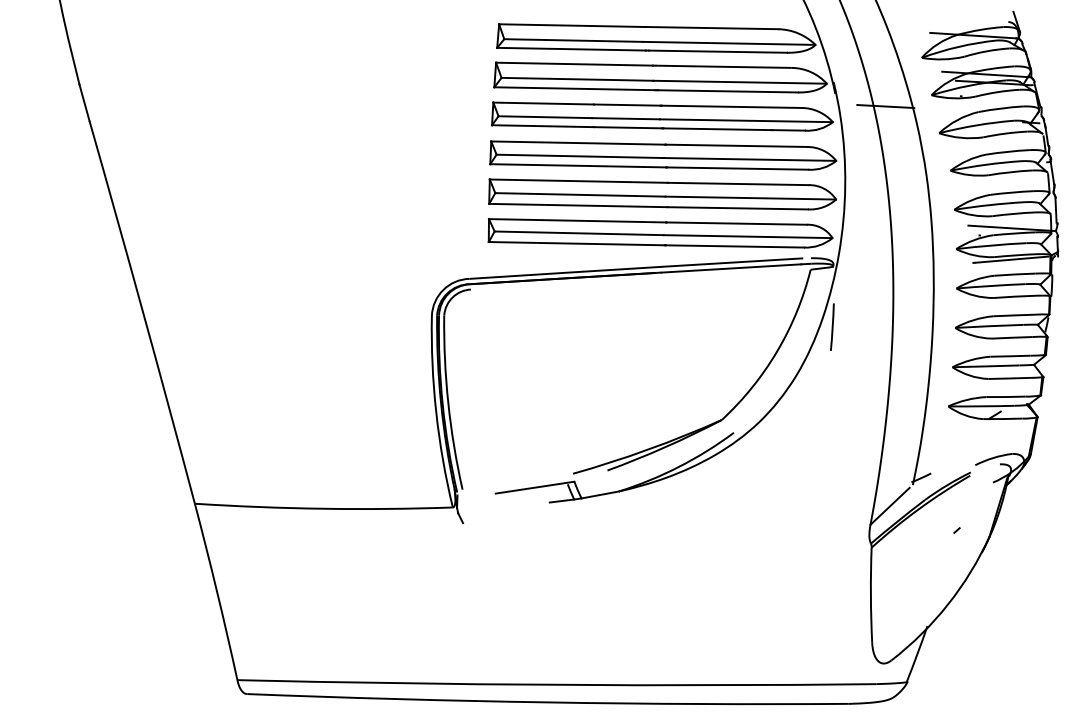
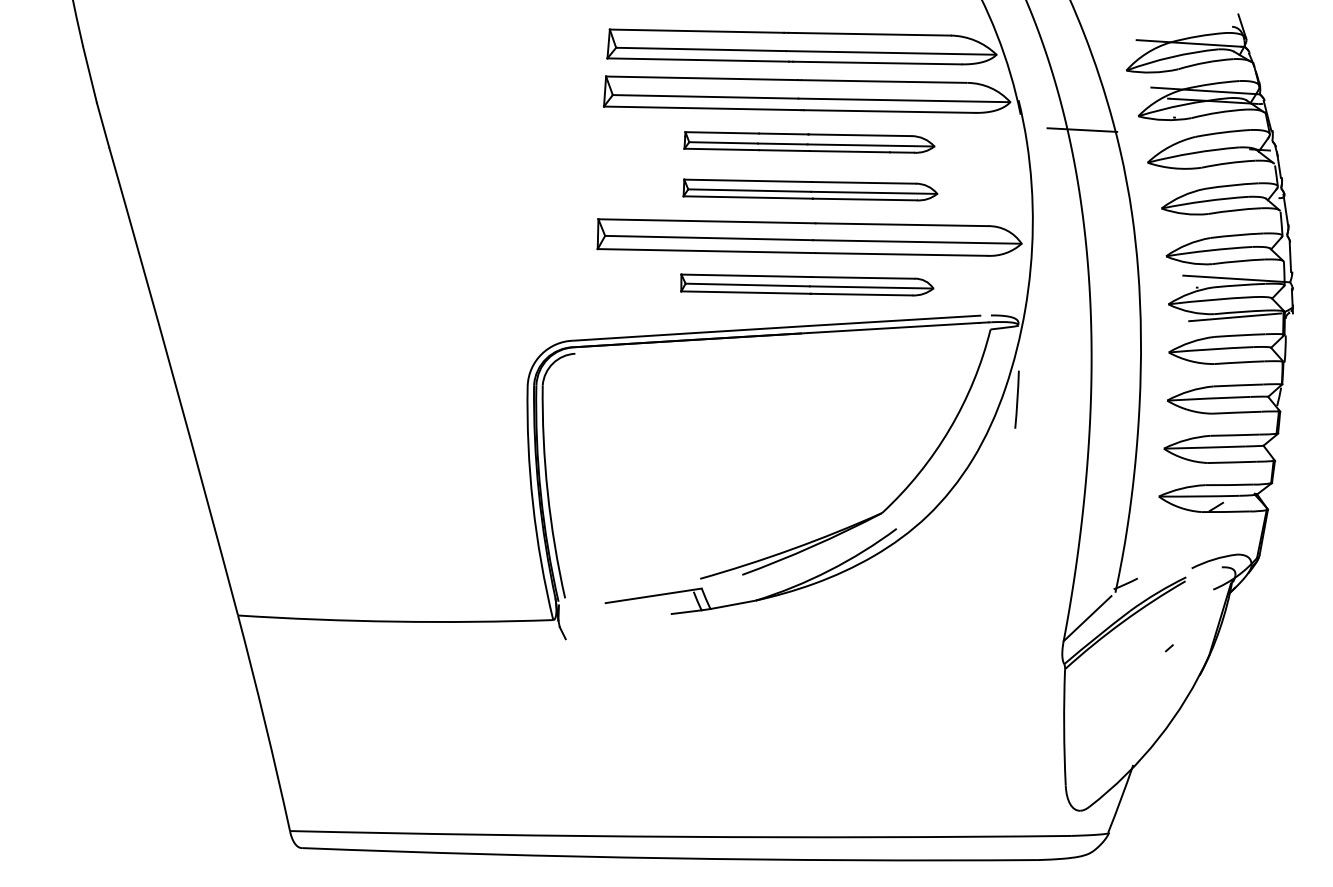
part: (662, 116) -> (809, 142), size x0.6
part: (663, 155) -> (810, 189), size x0.6
part: (660, 232) -> (807, 284), size x0.6

